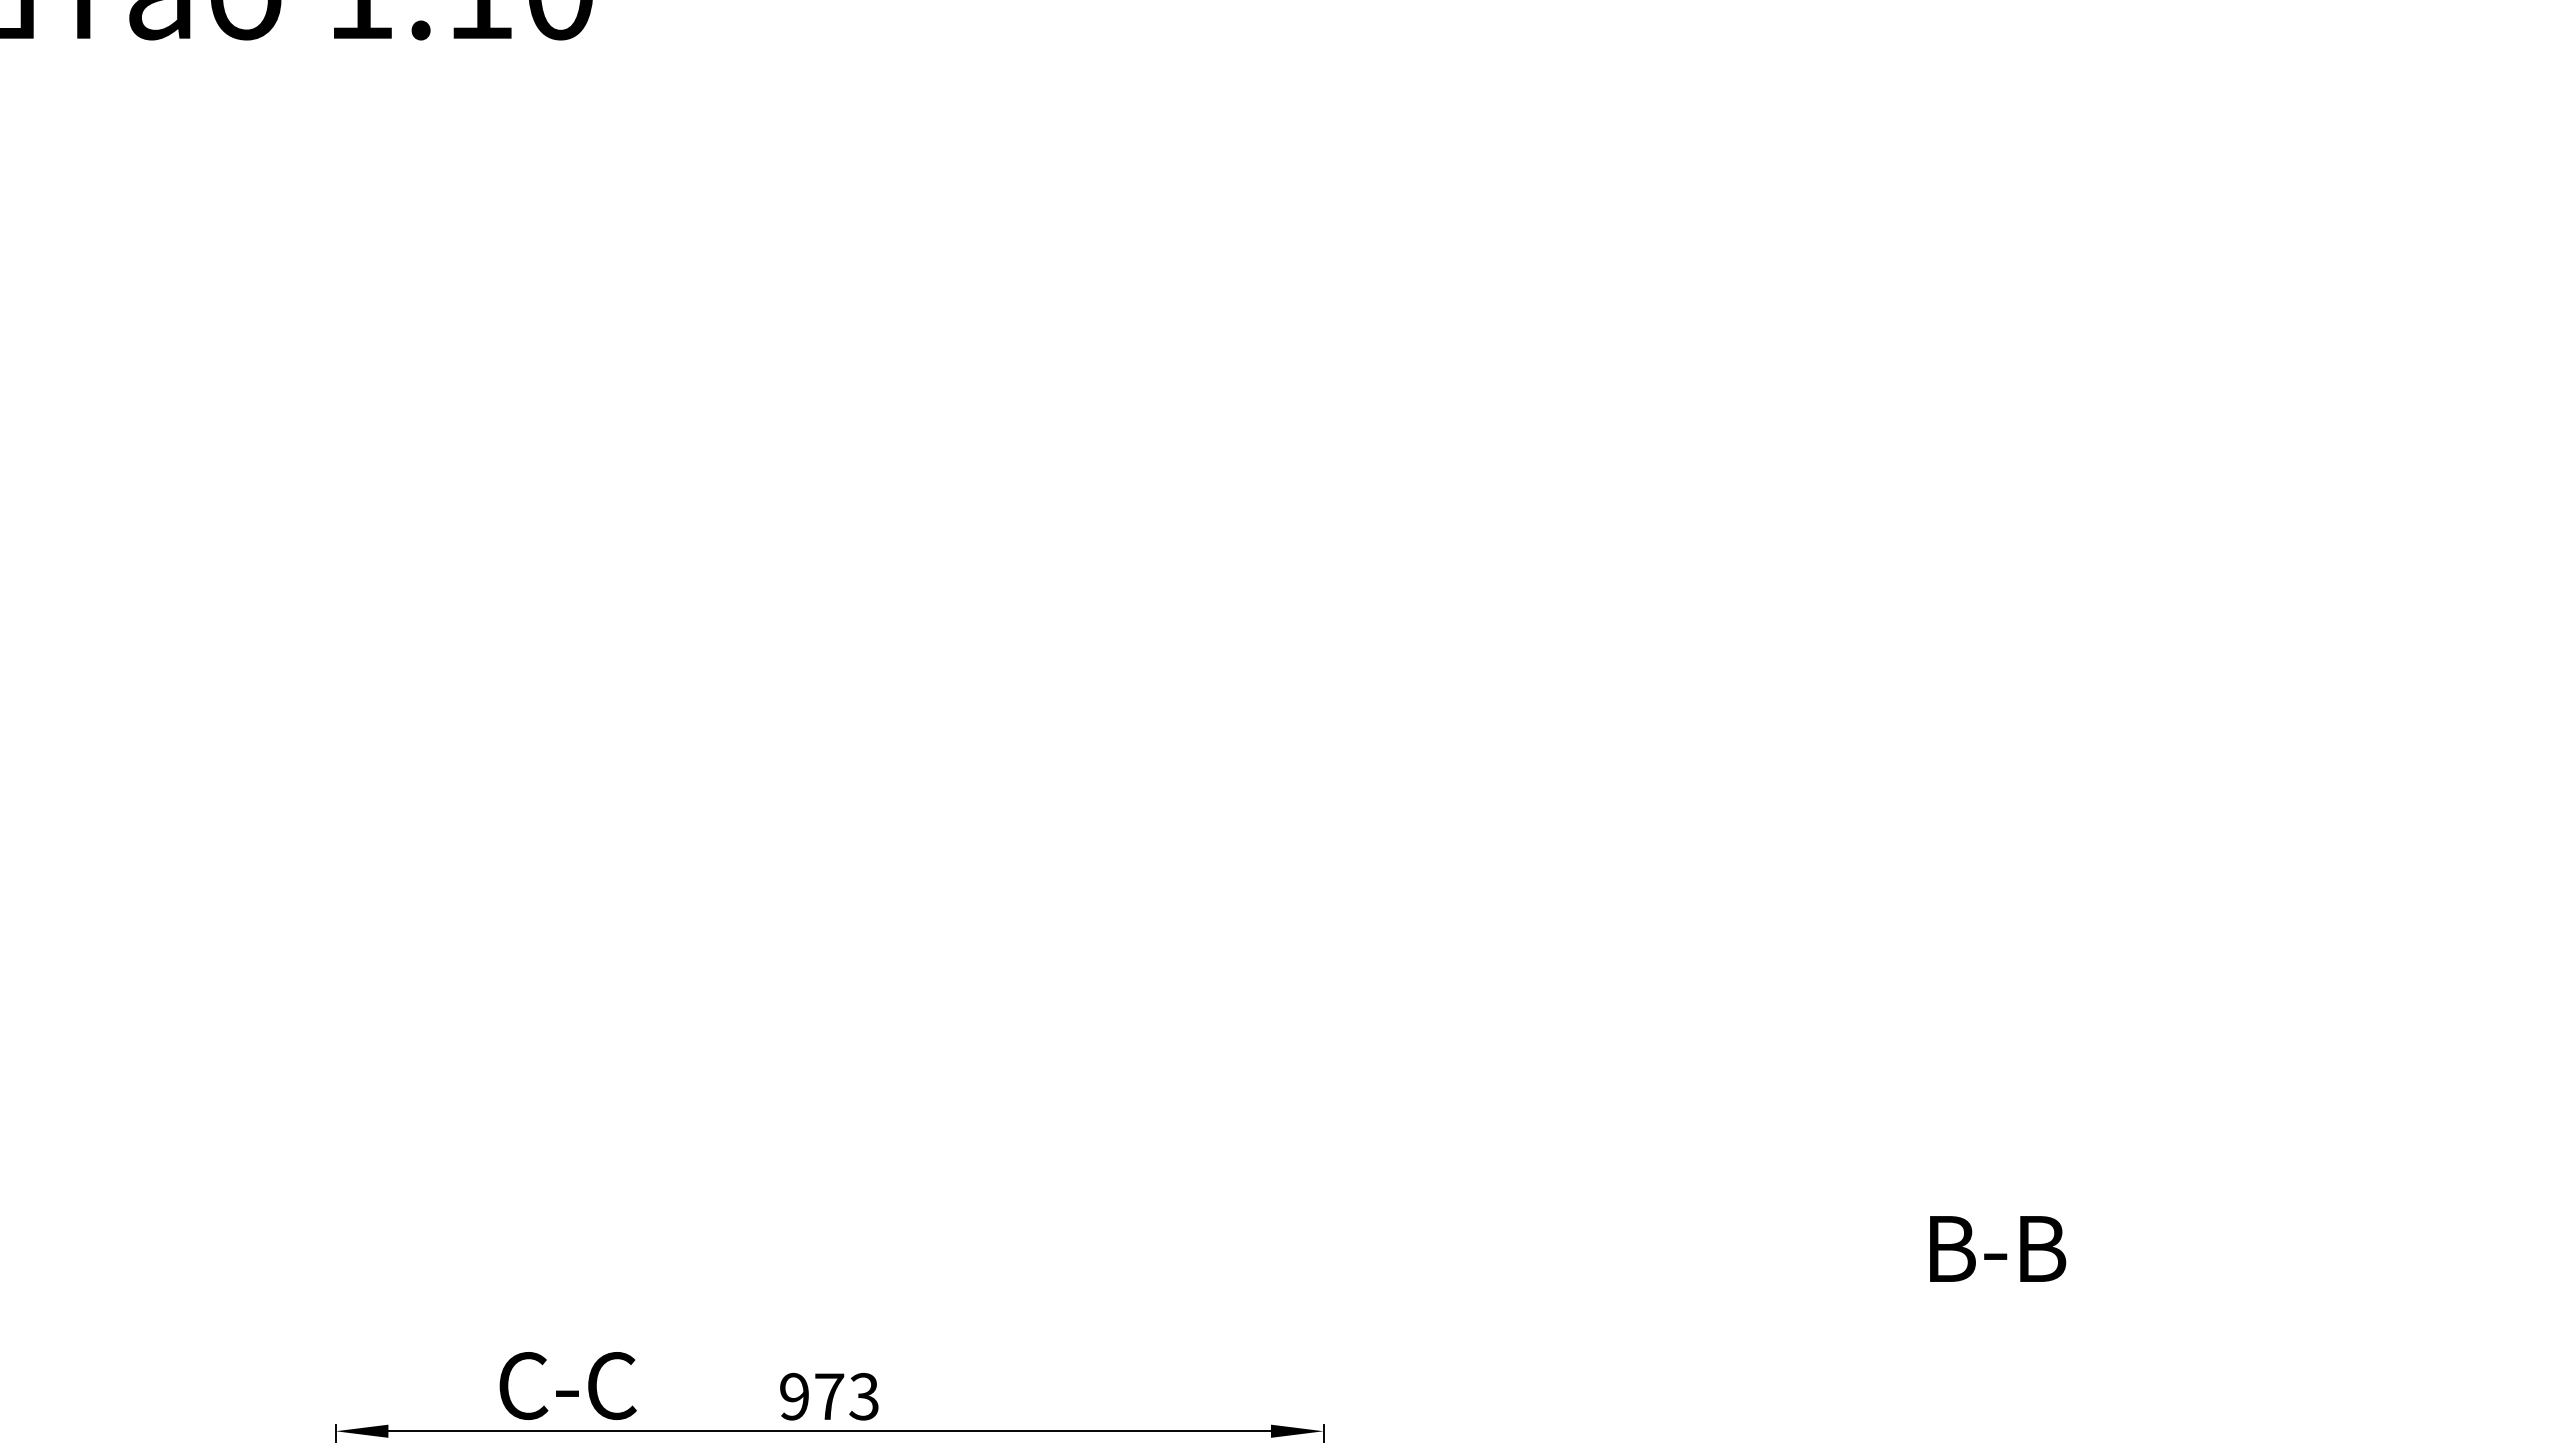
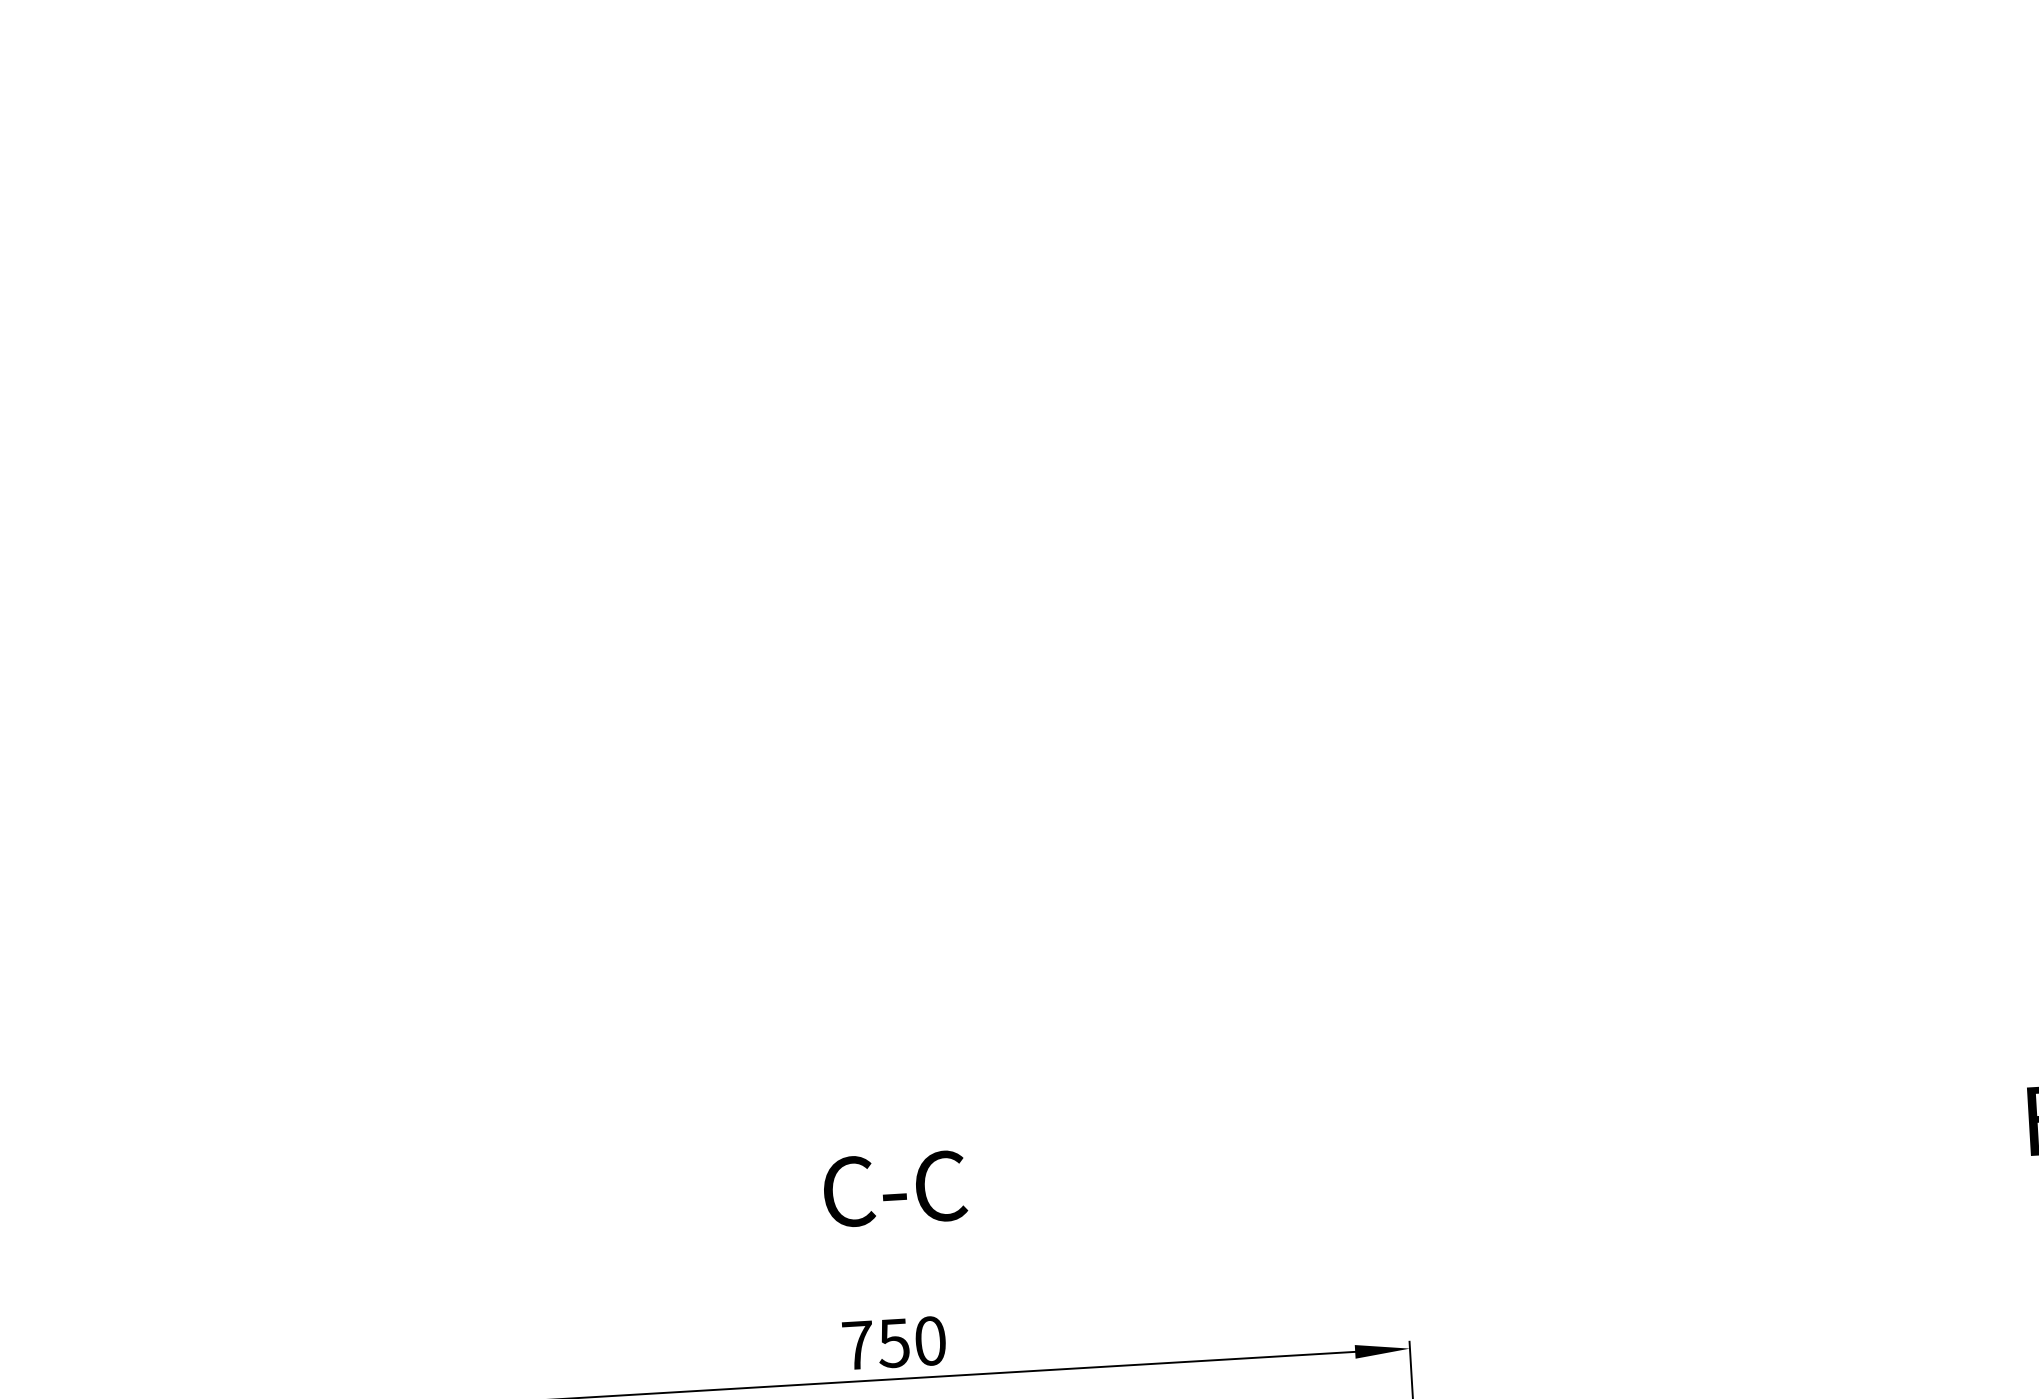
text: (567, 1385) -> (894, 1188), moved
text: (829, 1396) -> (894, 1343), 973 -> 750

